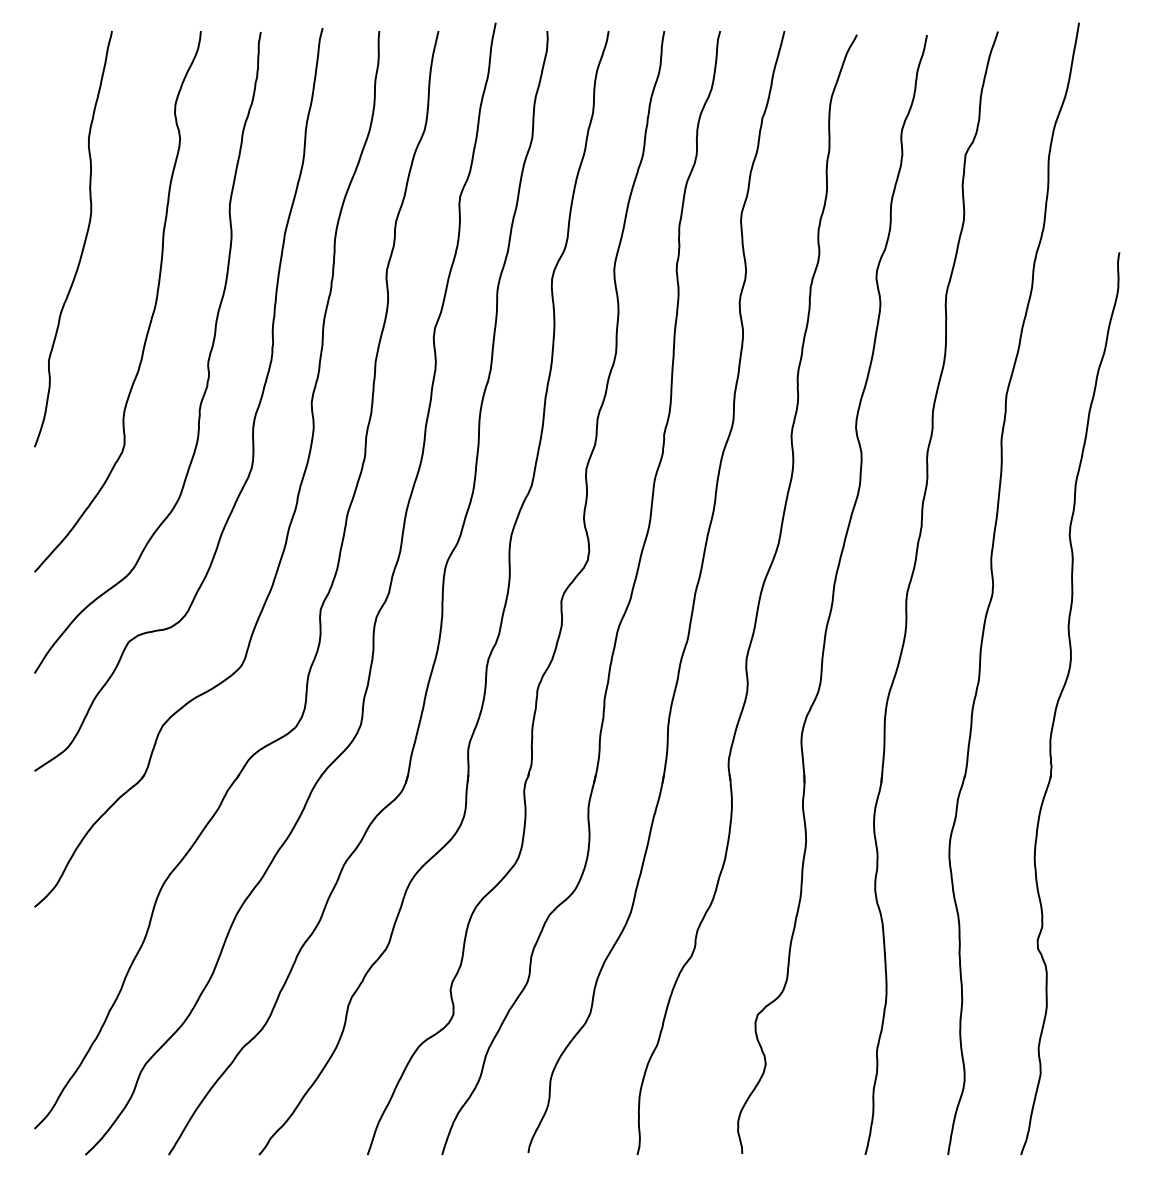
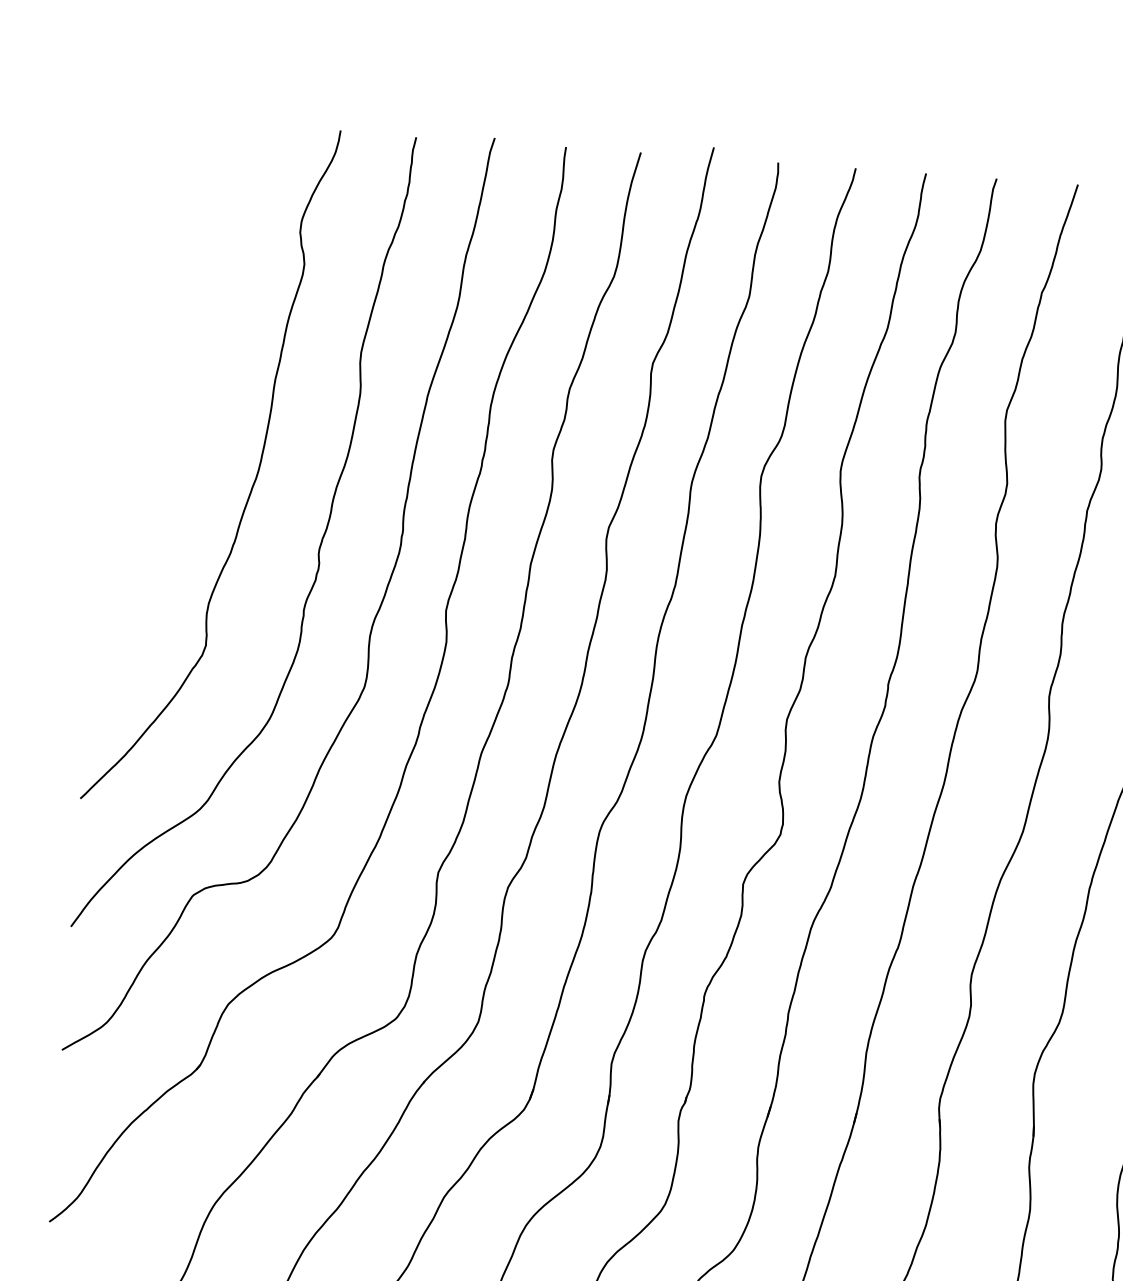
curve: (83, 243) -> (172, 388), removed

